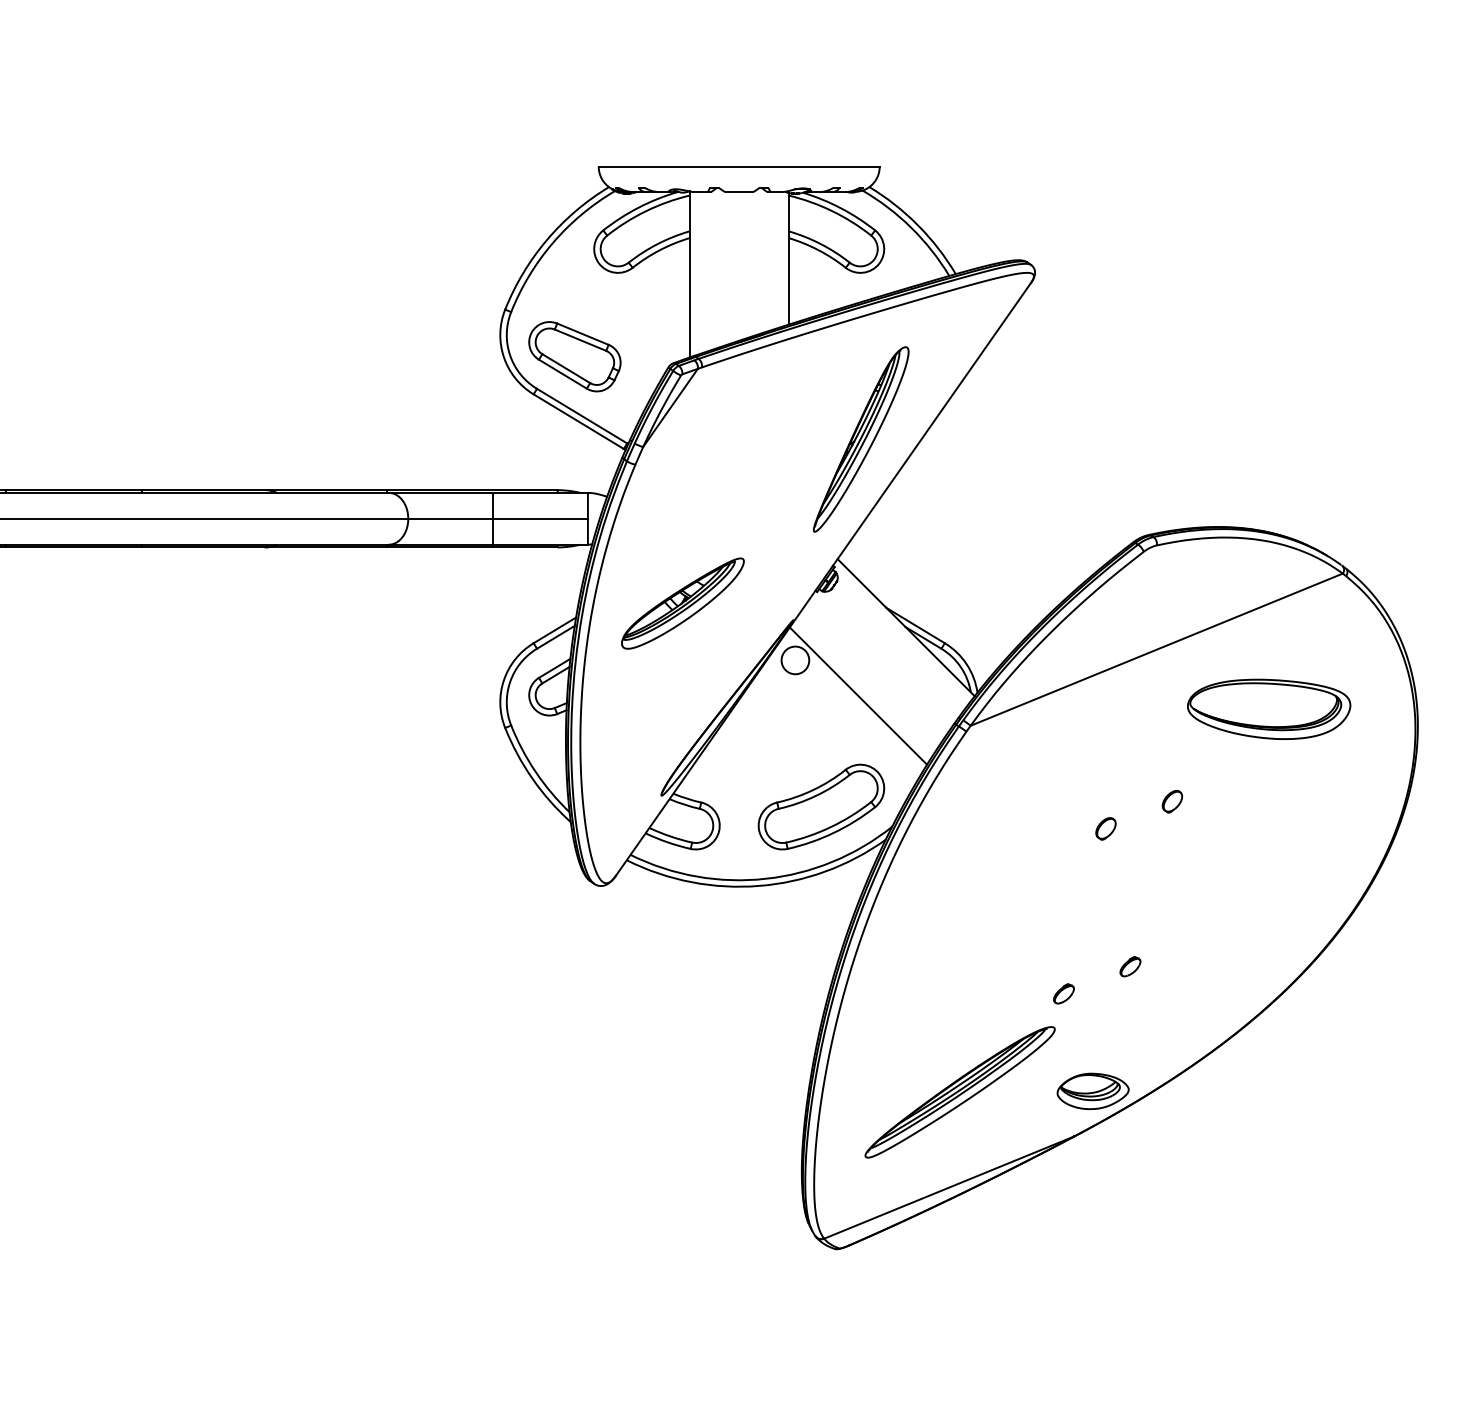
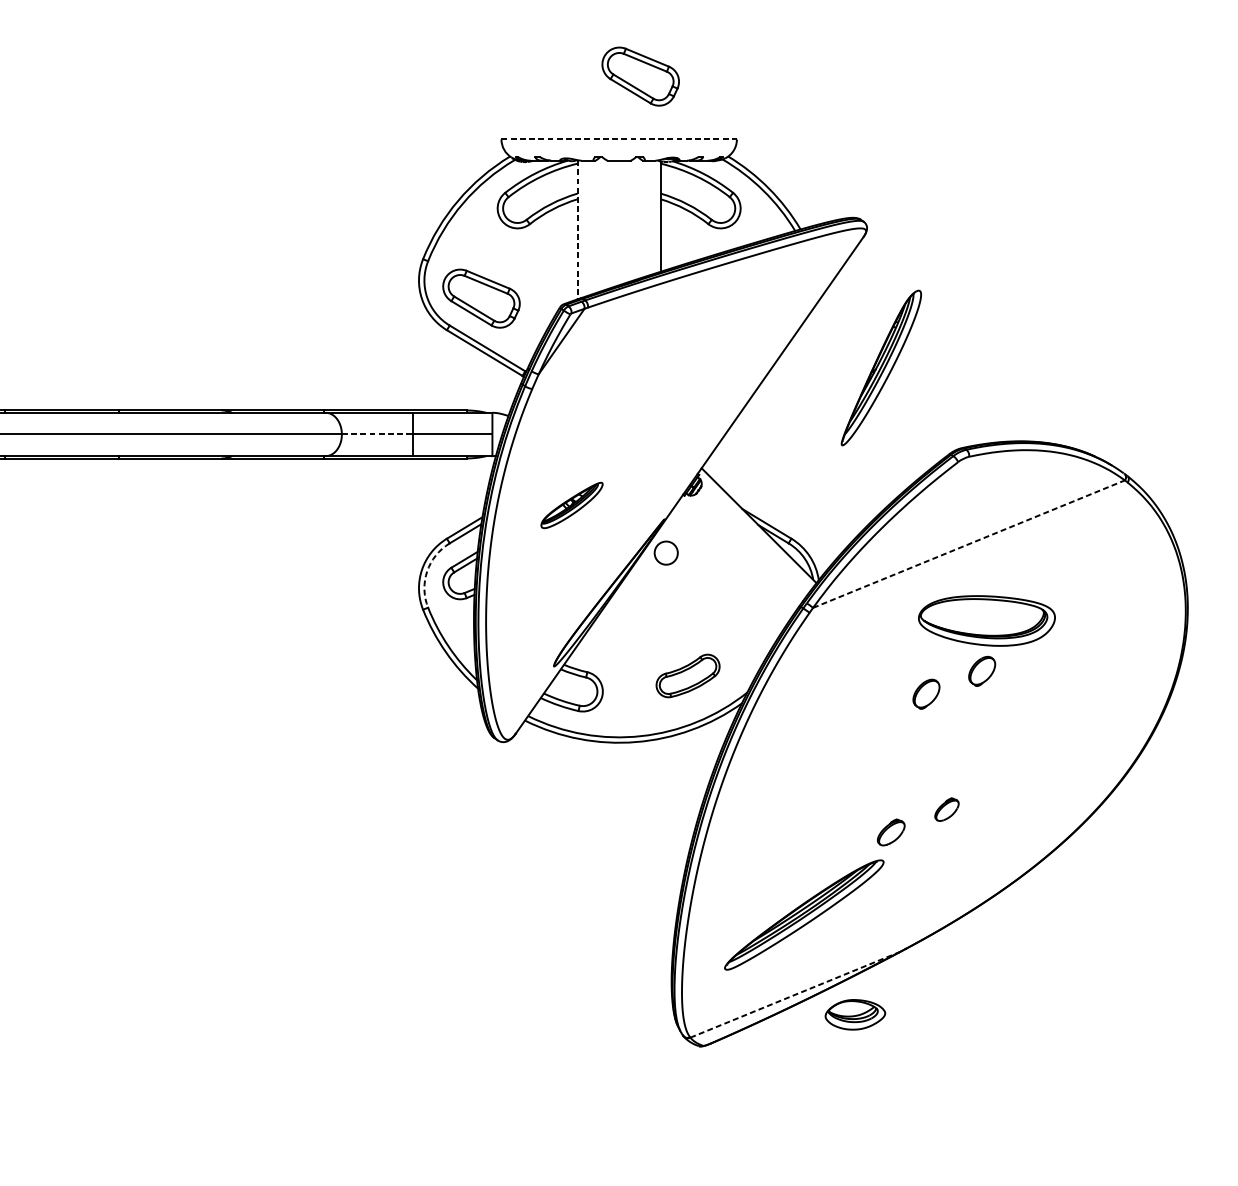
part: (764, 91) -> (640, 76), added
line: (739, 166) -> (619, 139), solid -> dashed
line: (689, 275) -> (577, 230), solid -> dashed
part: (860, 439) -> (880, 368), moved
line: (451, 518) -> (378, 434), solid -> dashed
part: (682, 603) -> (571, 505), size x0.6
line: (1157, 649) -> (969, 543), solid -> dashed
arc: (510, 682) -> (427, 571), solid -> dashed
line: (858, 695) -> (719, 582), removed
part: (1269, 708) -> (987, 620), moved
part: (1172, 801) -> (982, 671), size x1.6
part: (821, 806) -> (688, 675), size x0.6
part: (1105, 828) -> (926, 693), size x1.6
part: (1130, 966) -> (947, 809), size x1.4
part: (1063, 993) -> (890, 832), size x1.6
part: (1092, 1091) -> (854, 1014), moved
line: (949, 1187) -> (795, 994), solid -> dashed

